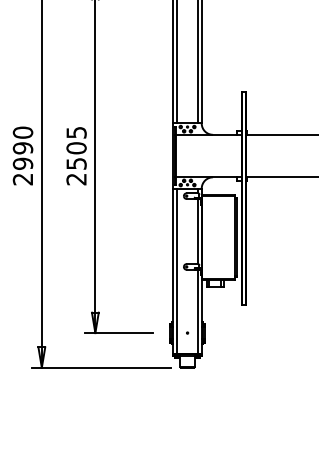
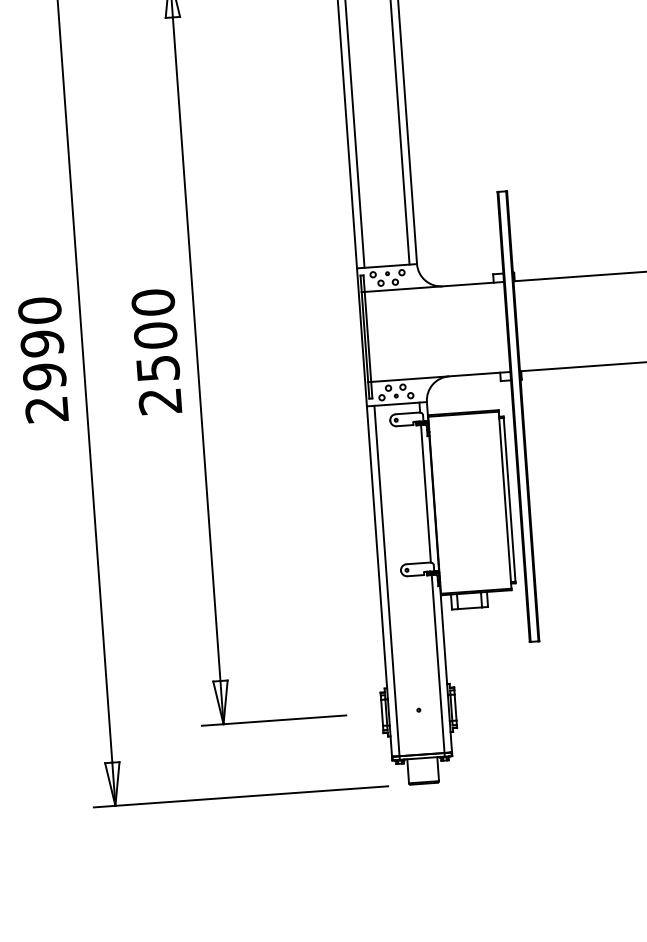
text: (76, 132) -> (153, 302), 2505 -> 2500

